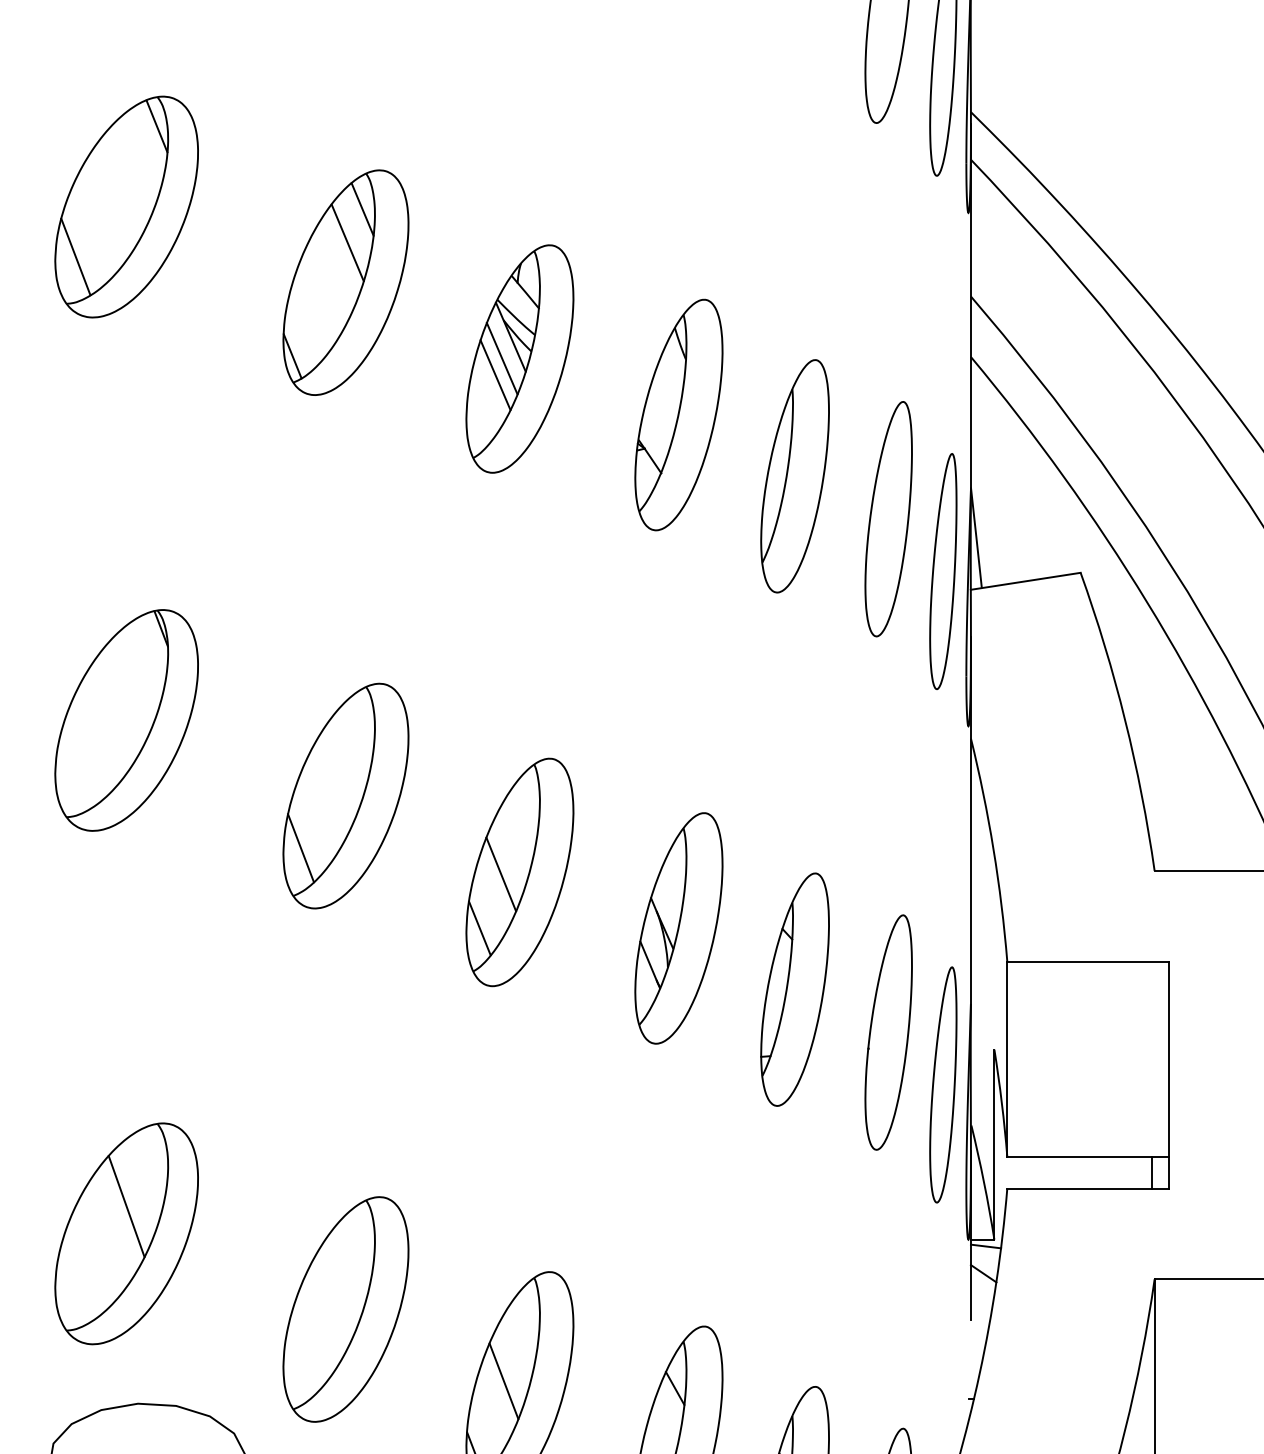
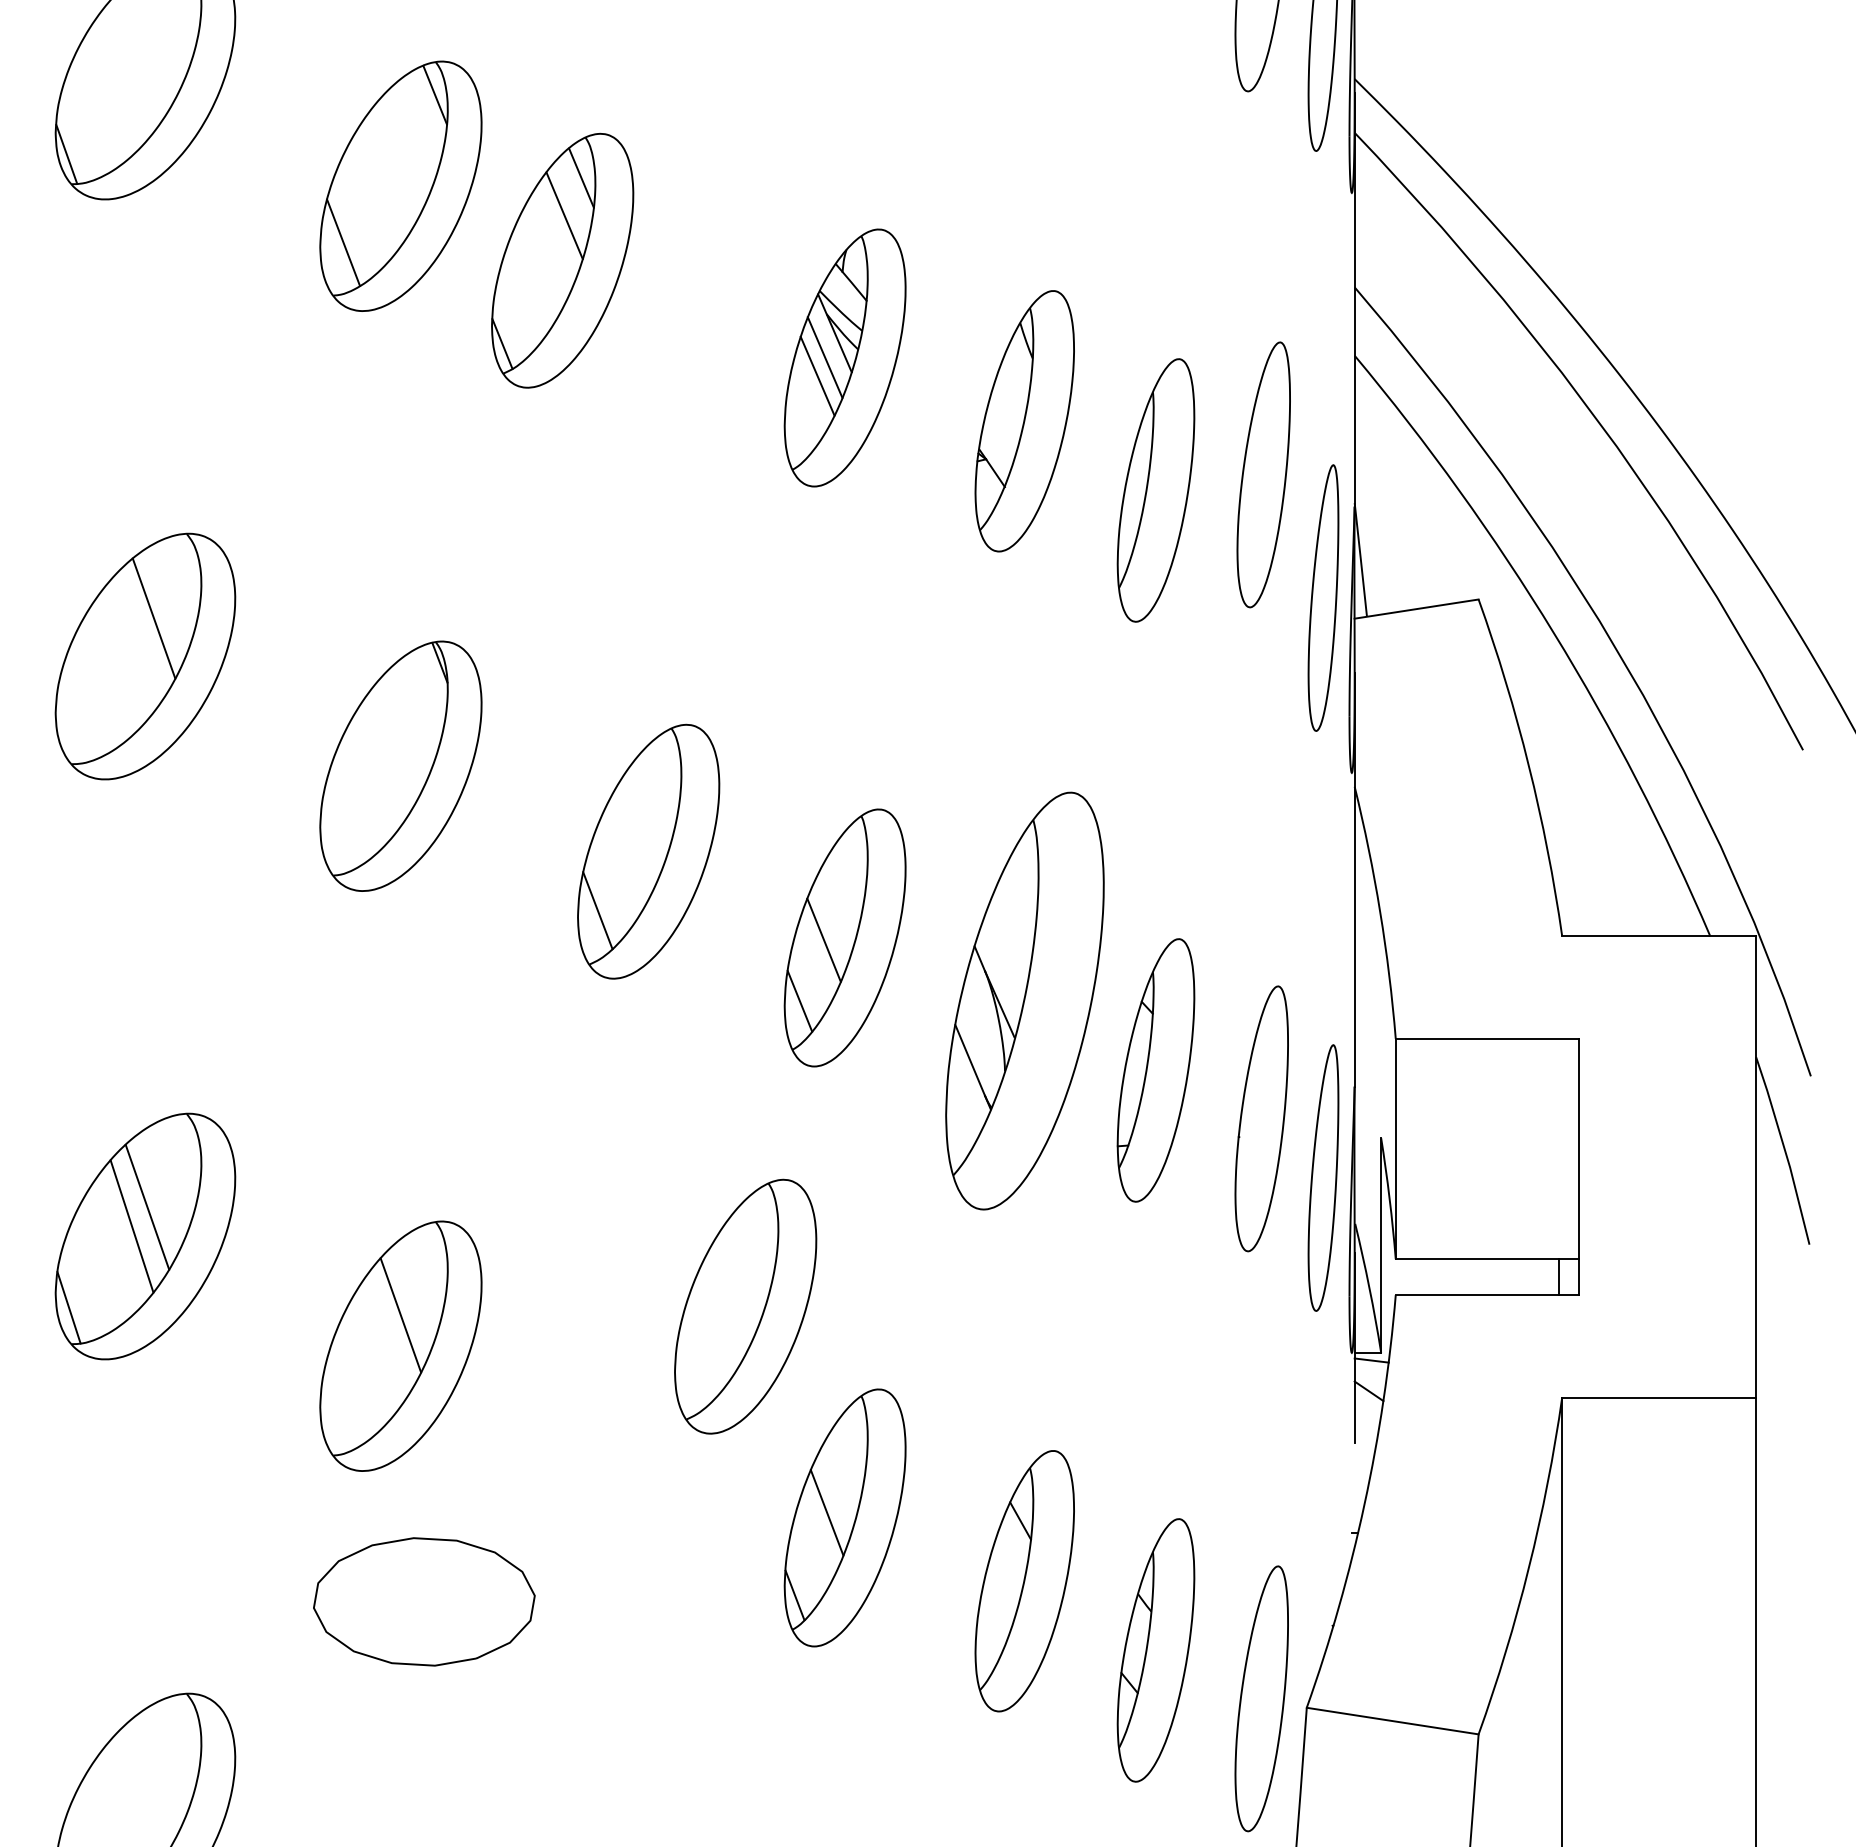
part: (345, 282) -> (562, 260), moved
part: (888, 518) -> (1263, 474), moved
part: (678, 928) -> (1024, 1001), size x1.6
part: (345, 1309) -> (745, 1306), moved

